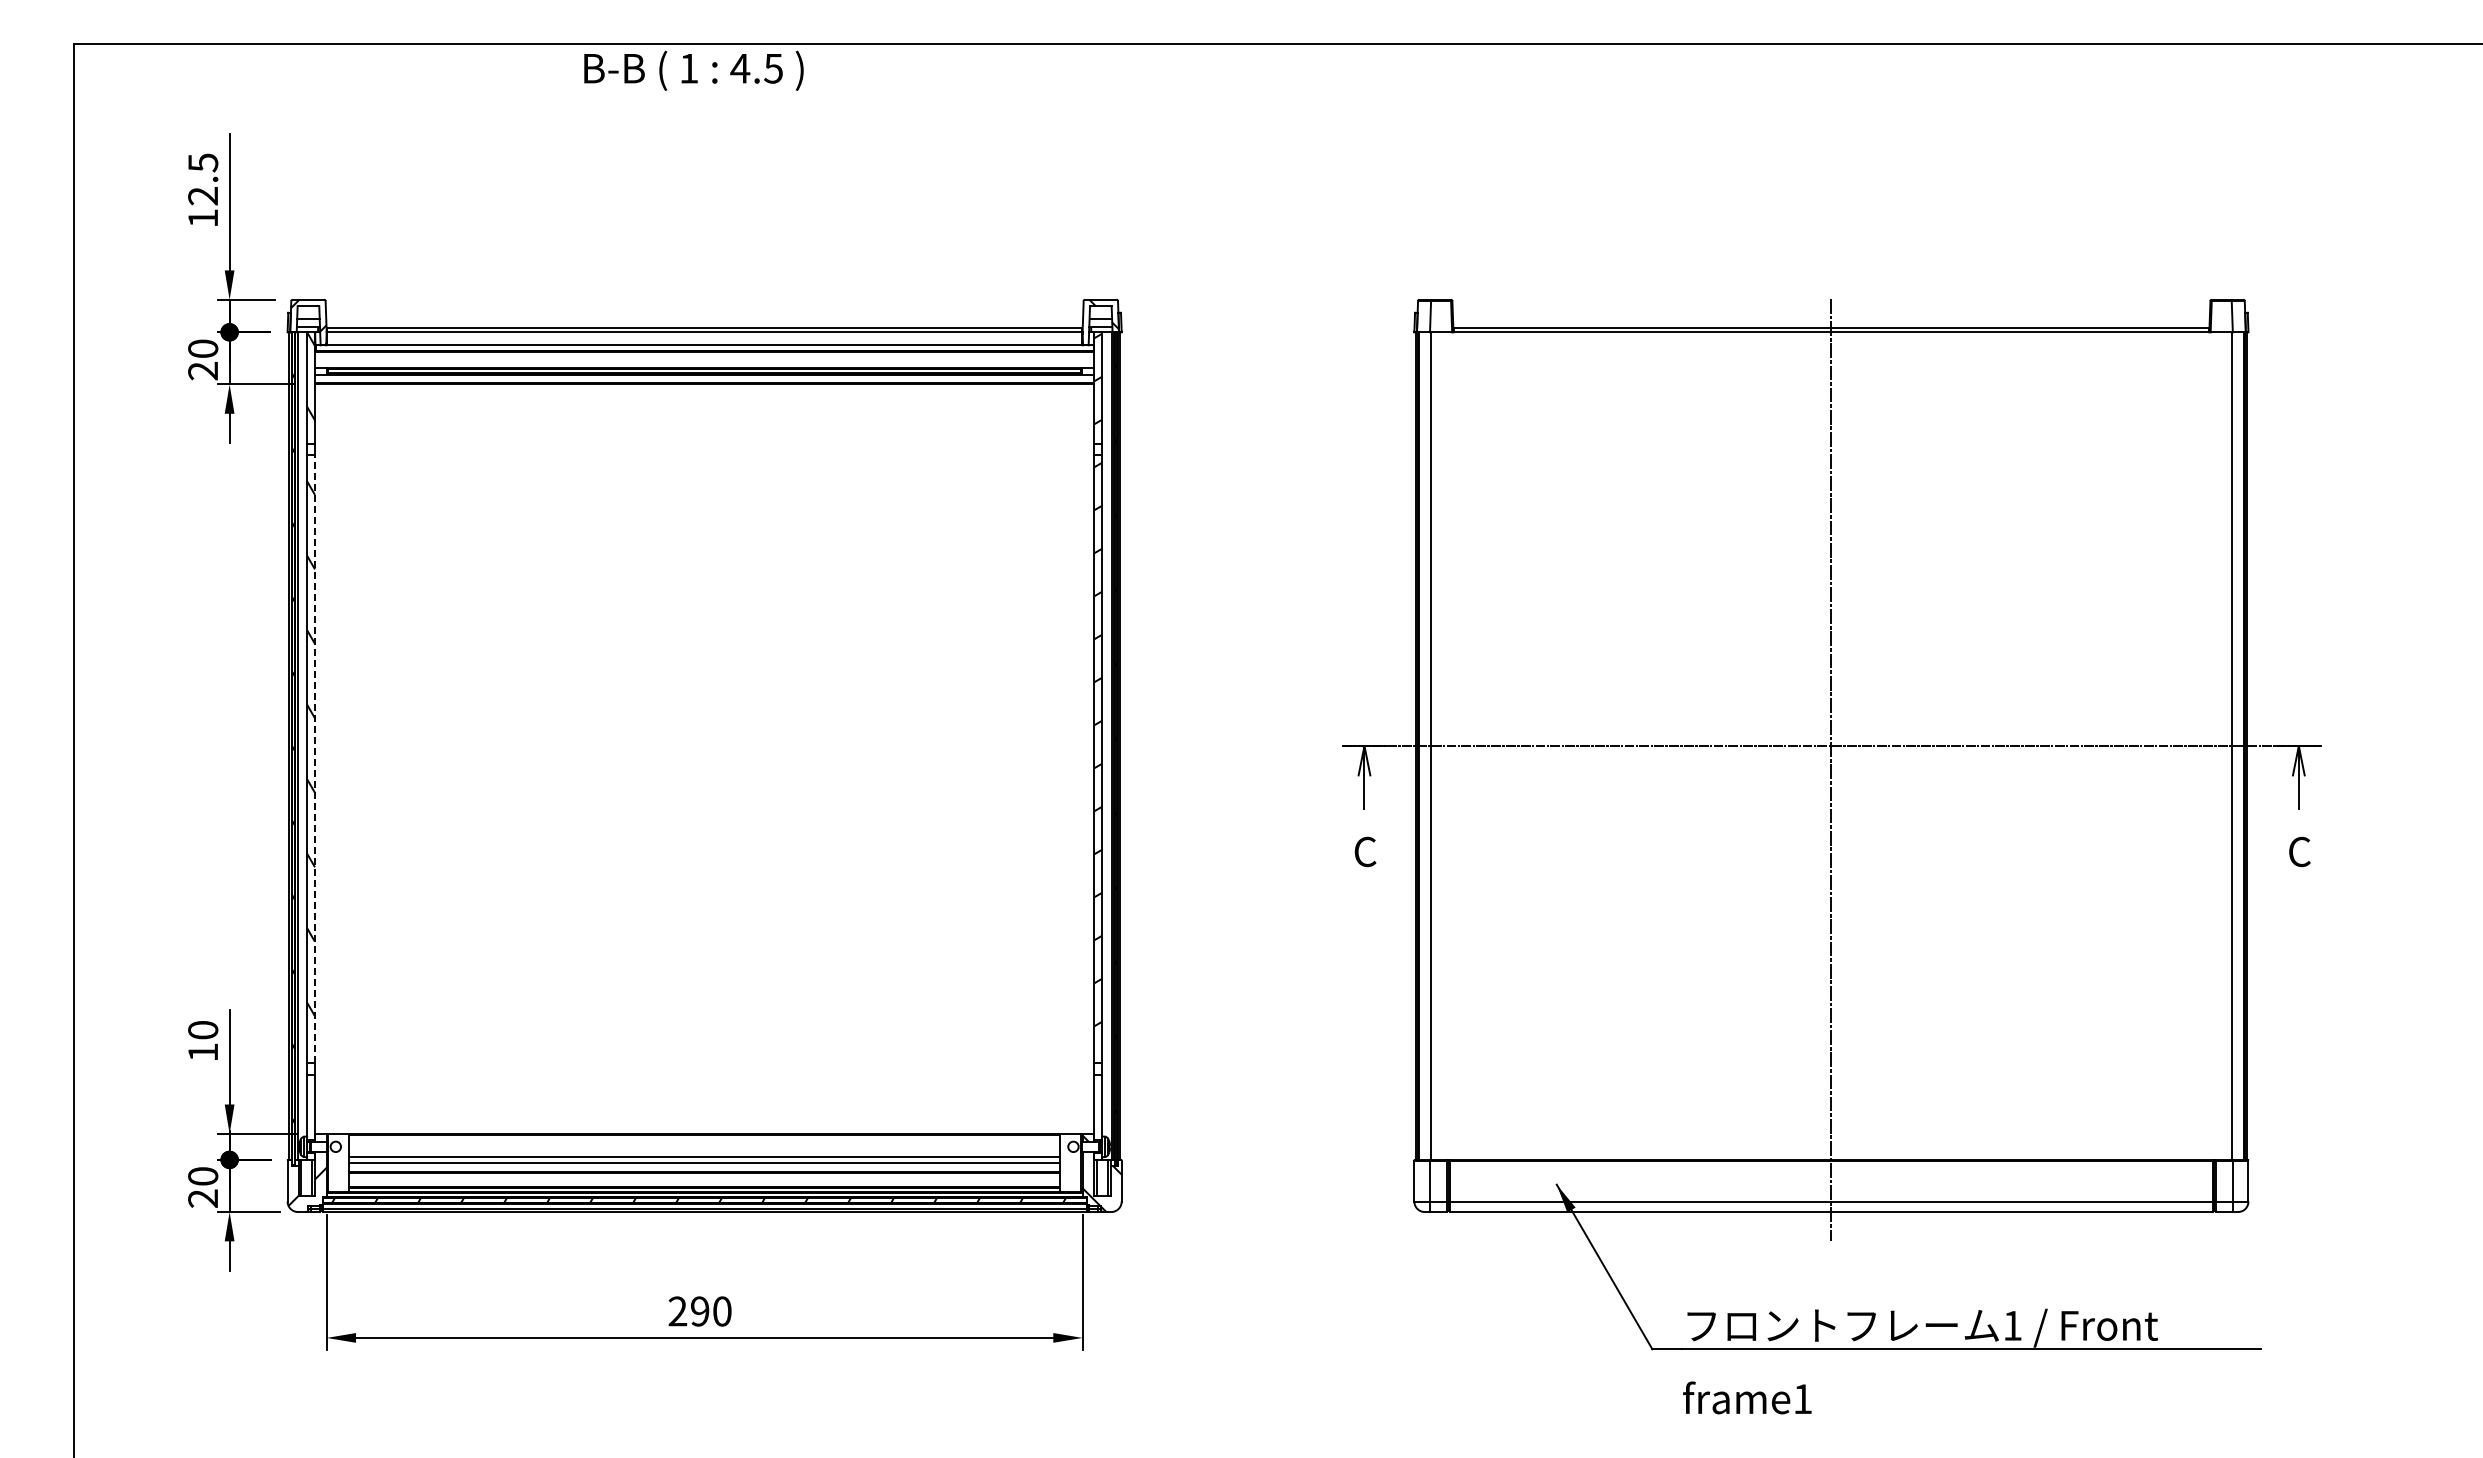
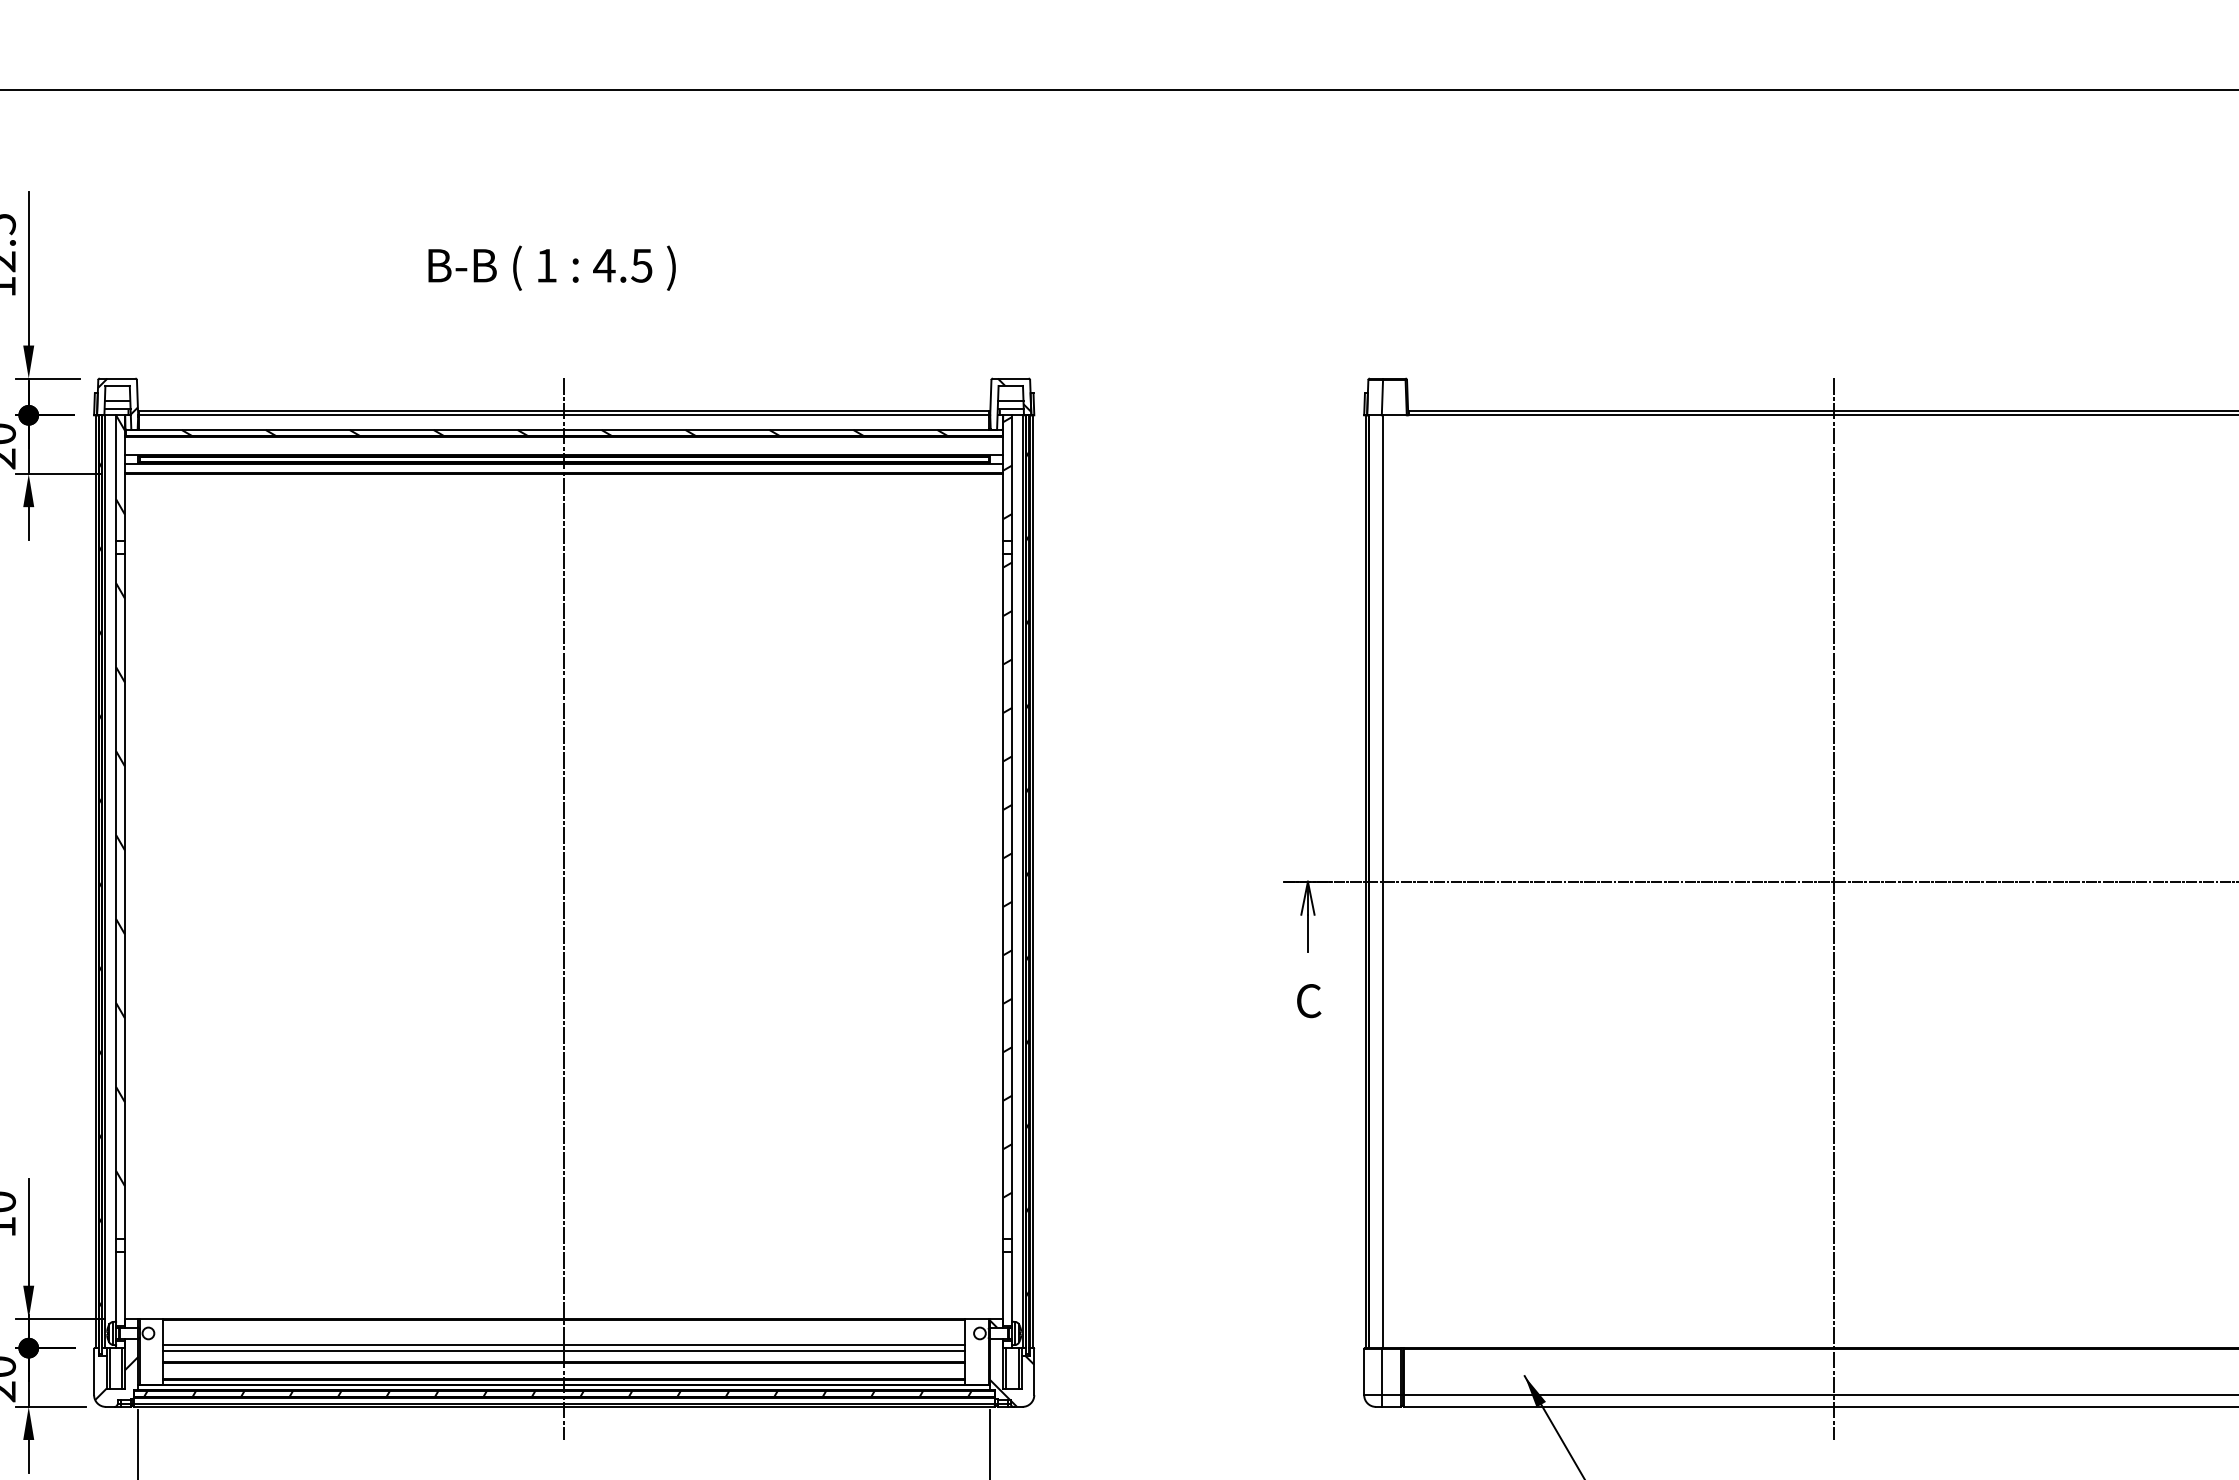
text: (693, 70) -> (551, 267), moved
hatch: (704, 347) -> (564, 432), added
line: (314, 759) -> (124, 896), dashed -> solid
line: (704, 770) -> (564, 909), added

